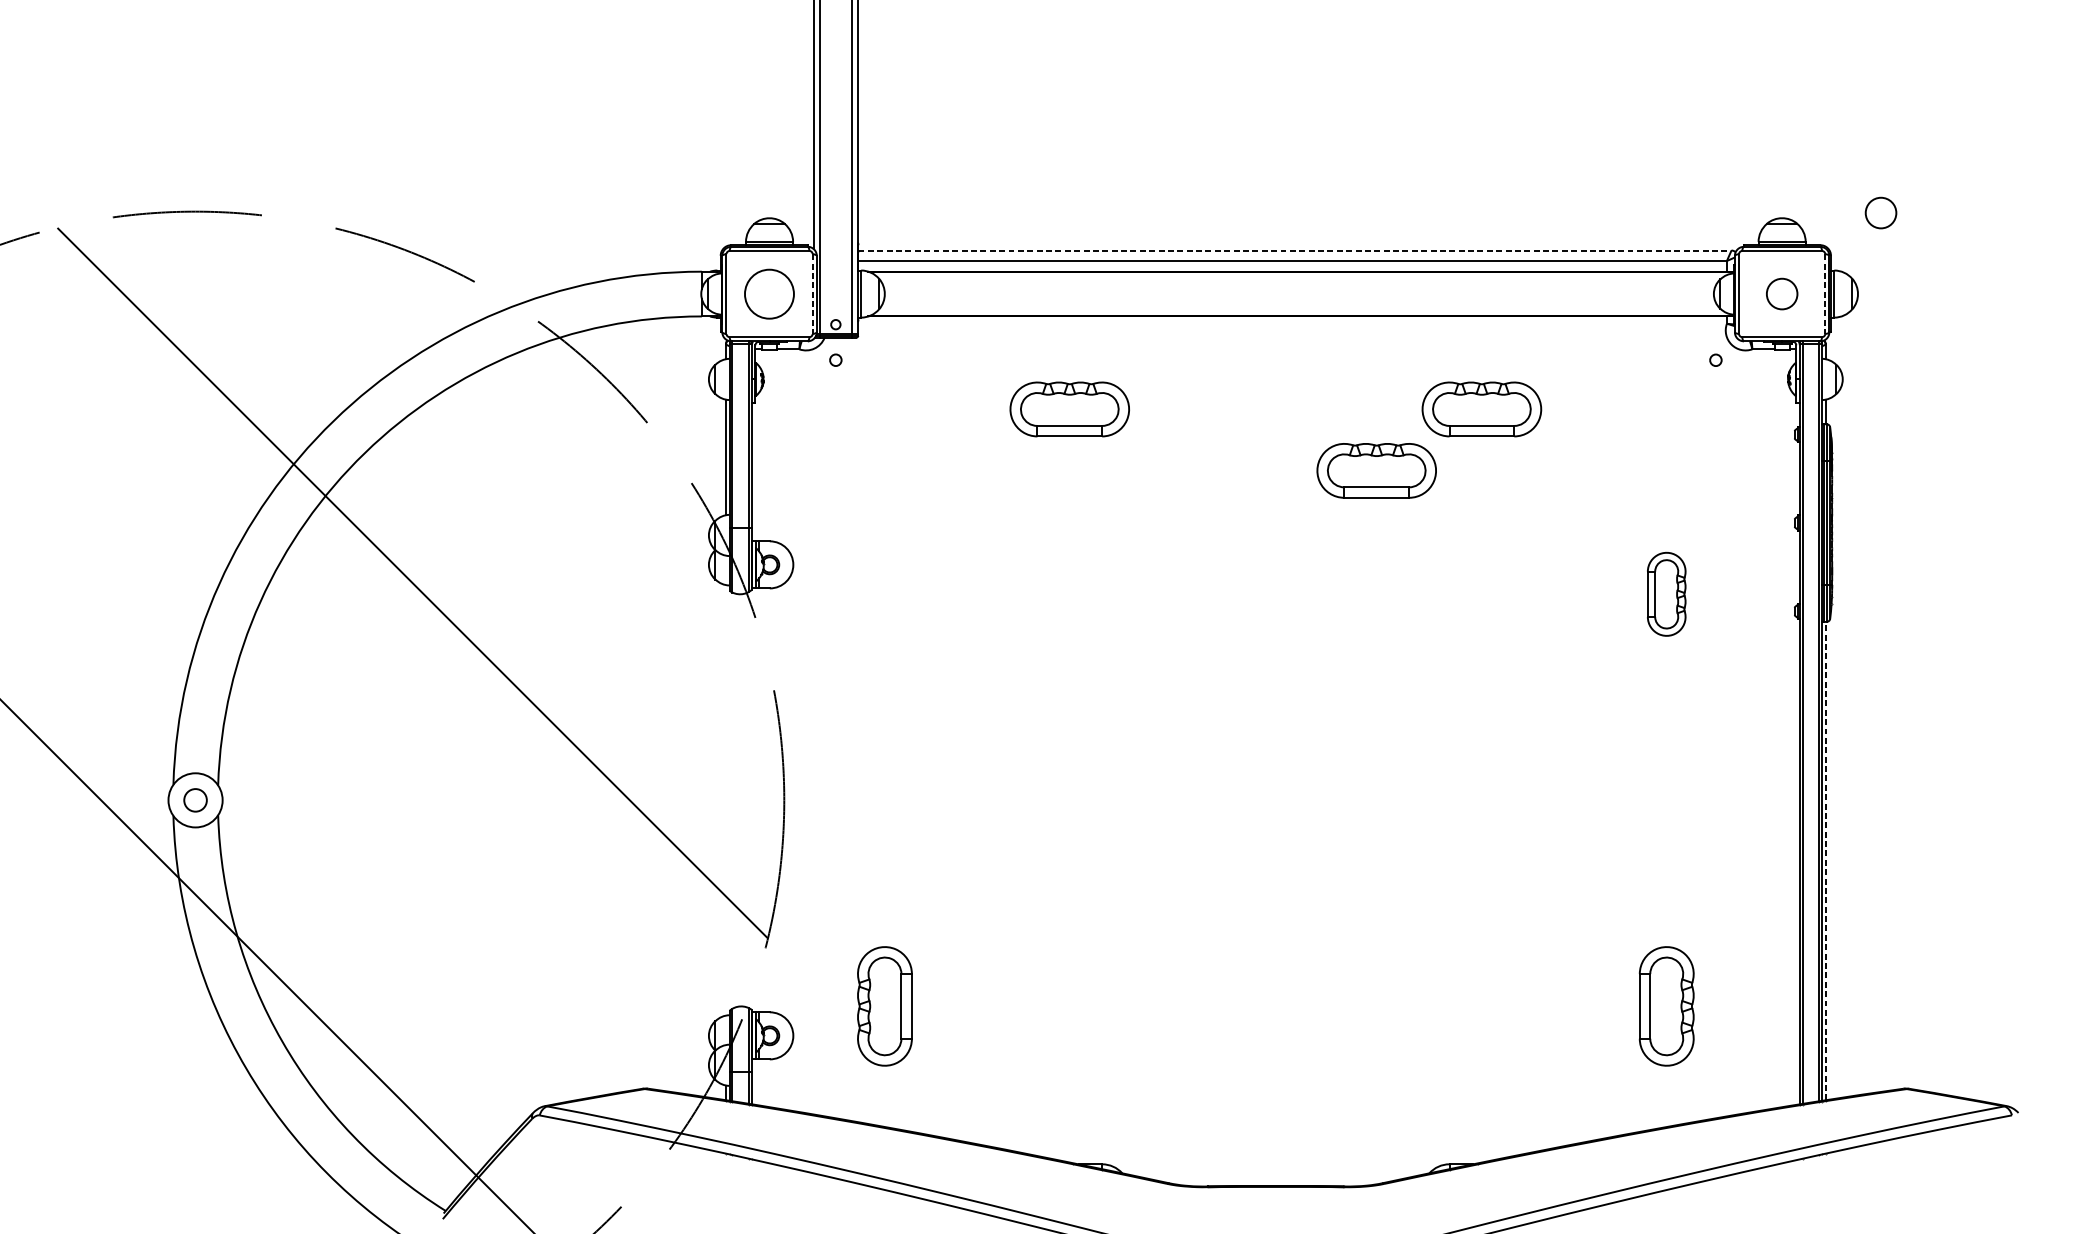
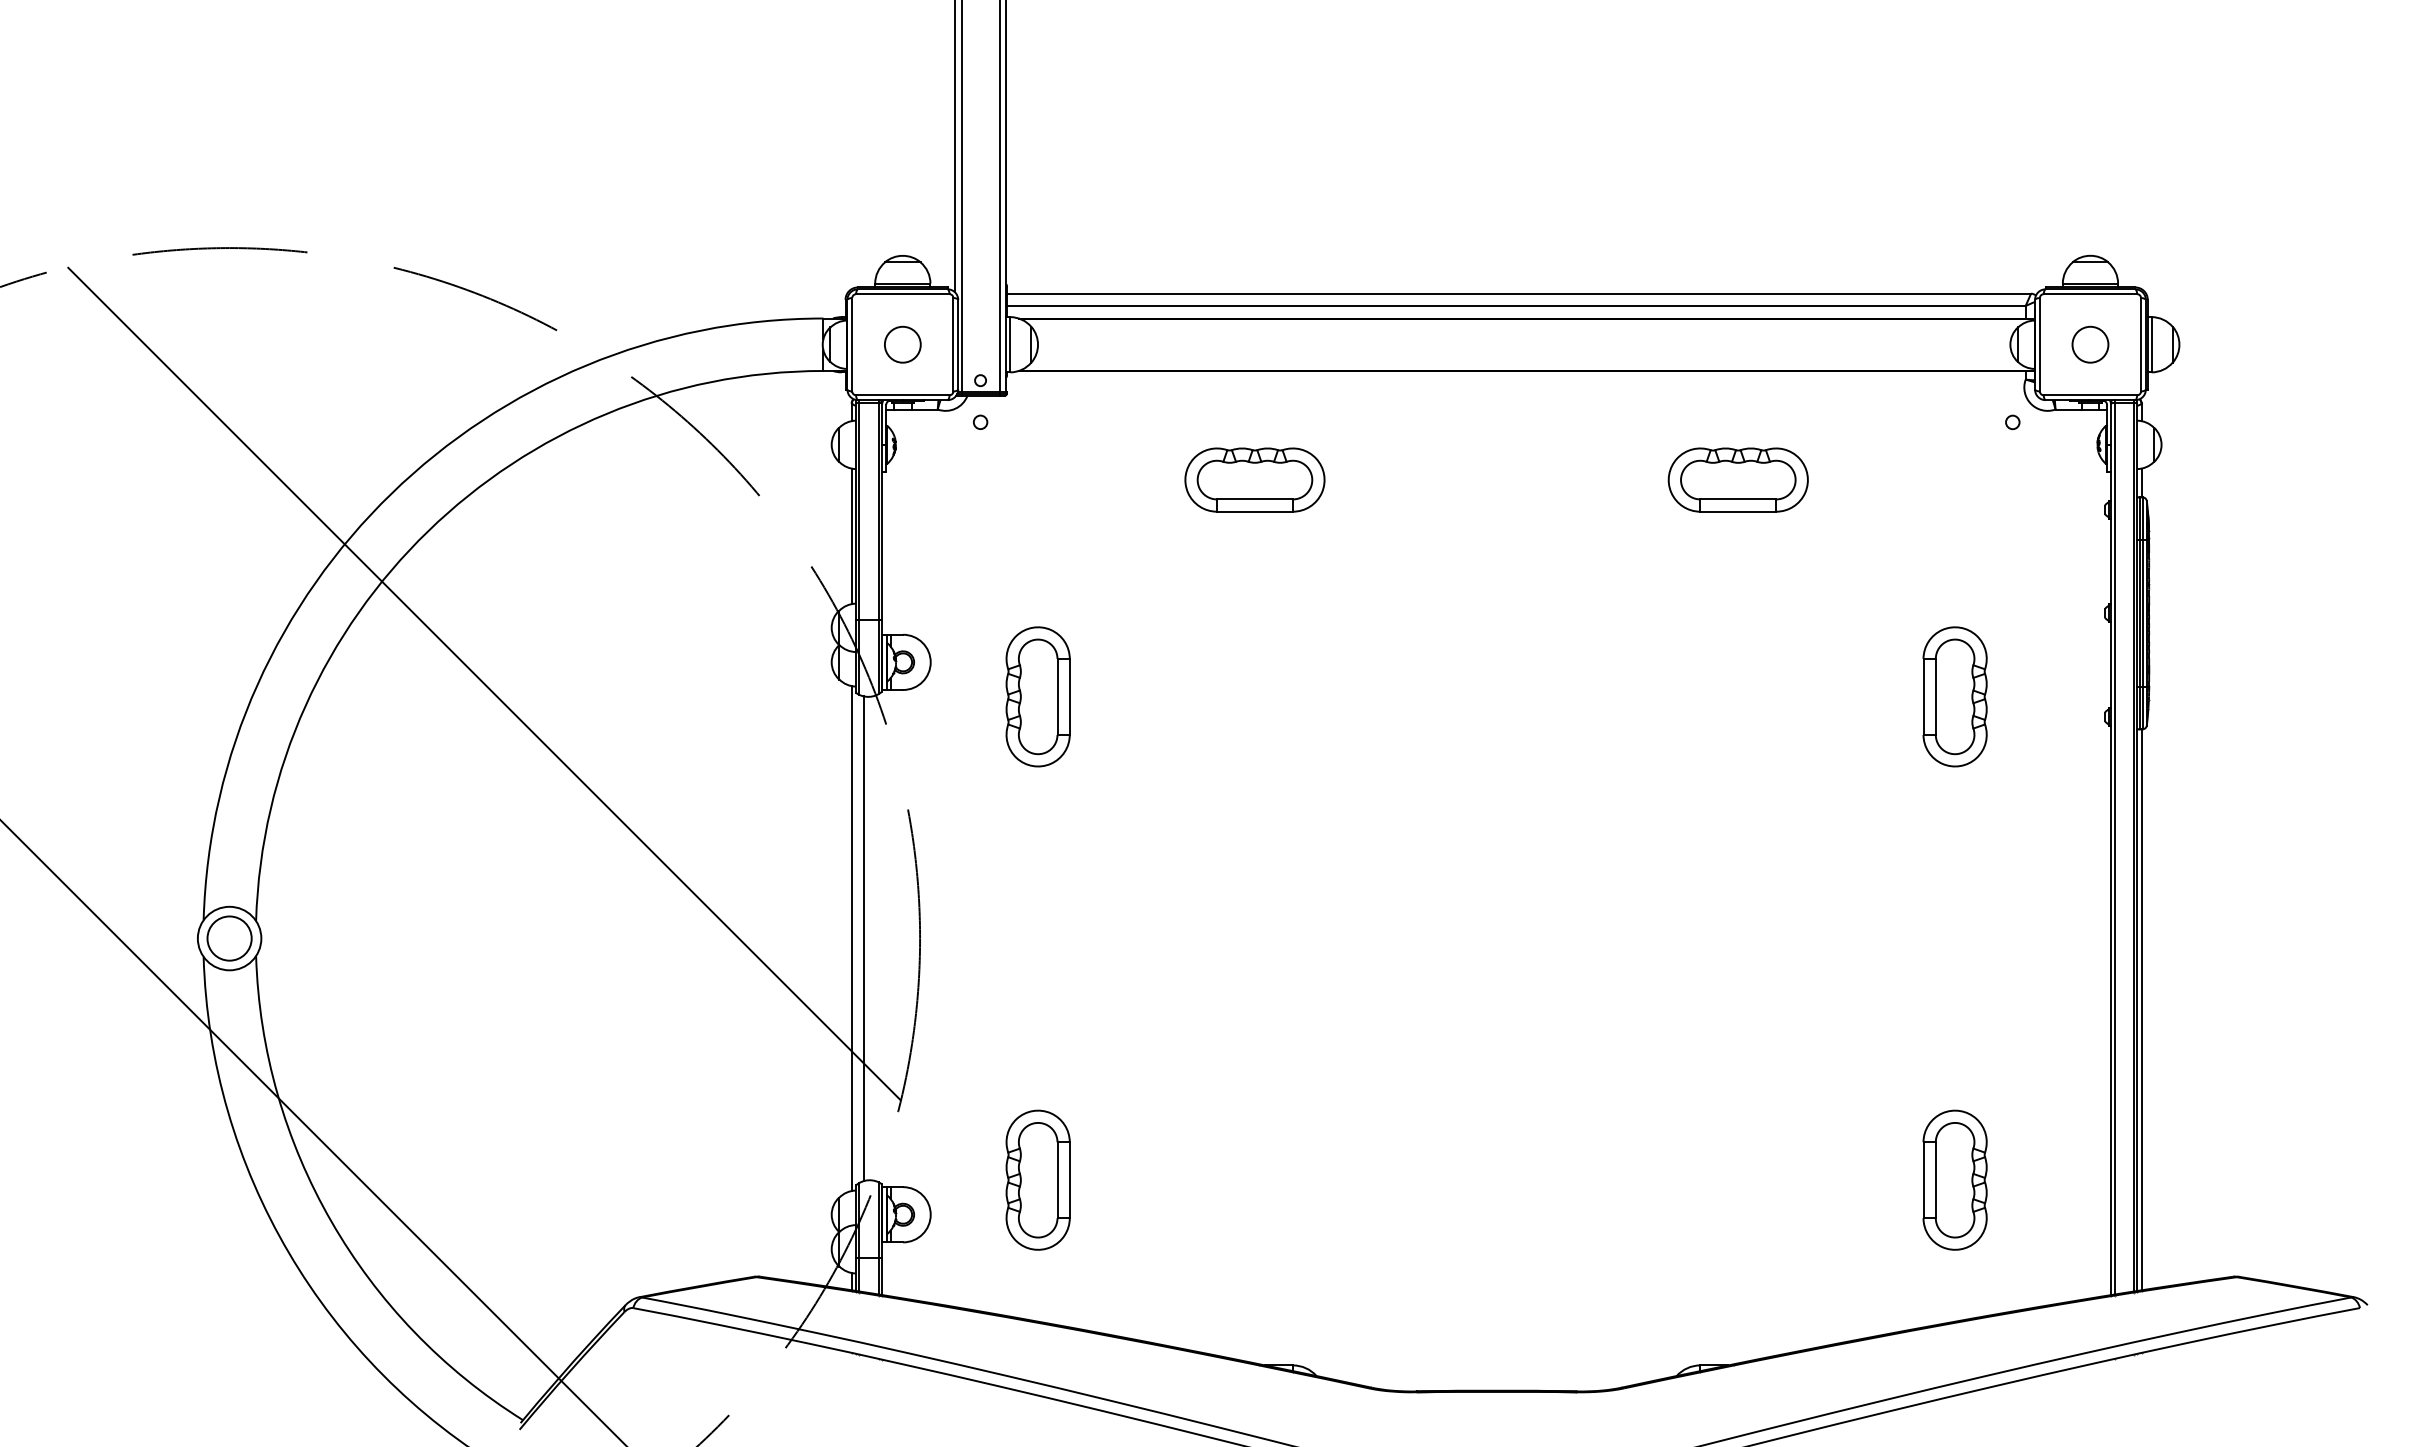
circle: (1881, 212) -> (2206, 249), removed
line: (1295, 250) -> (1519, 293), dashed -> solid
circle: (769, 293) -> (902, 344), size x0.62
line: (812, 293) -> (953, 344), dashed -> solid
line: (1824, 293) -> (2140, 344), dashed -> solid
part: (1376, 470) -> (1614, 551), removed
part: (884, 593) -> (1037, 696), added
part: (1666, 593) -> (1954, 696), size x1.43
circle: (195, 800) -> (229, 938), size x1.67
line: (725, 800) -> (851, 938), added
line: (736, 800) -> (864, 938), added
line: (1825, 860) -> (2141, 1009), dashed -> solid

